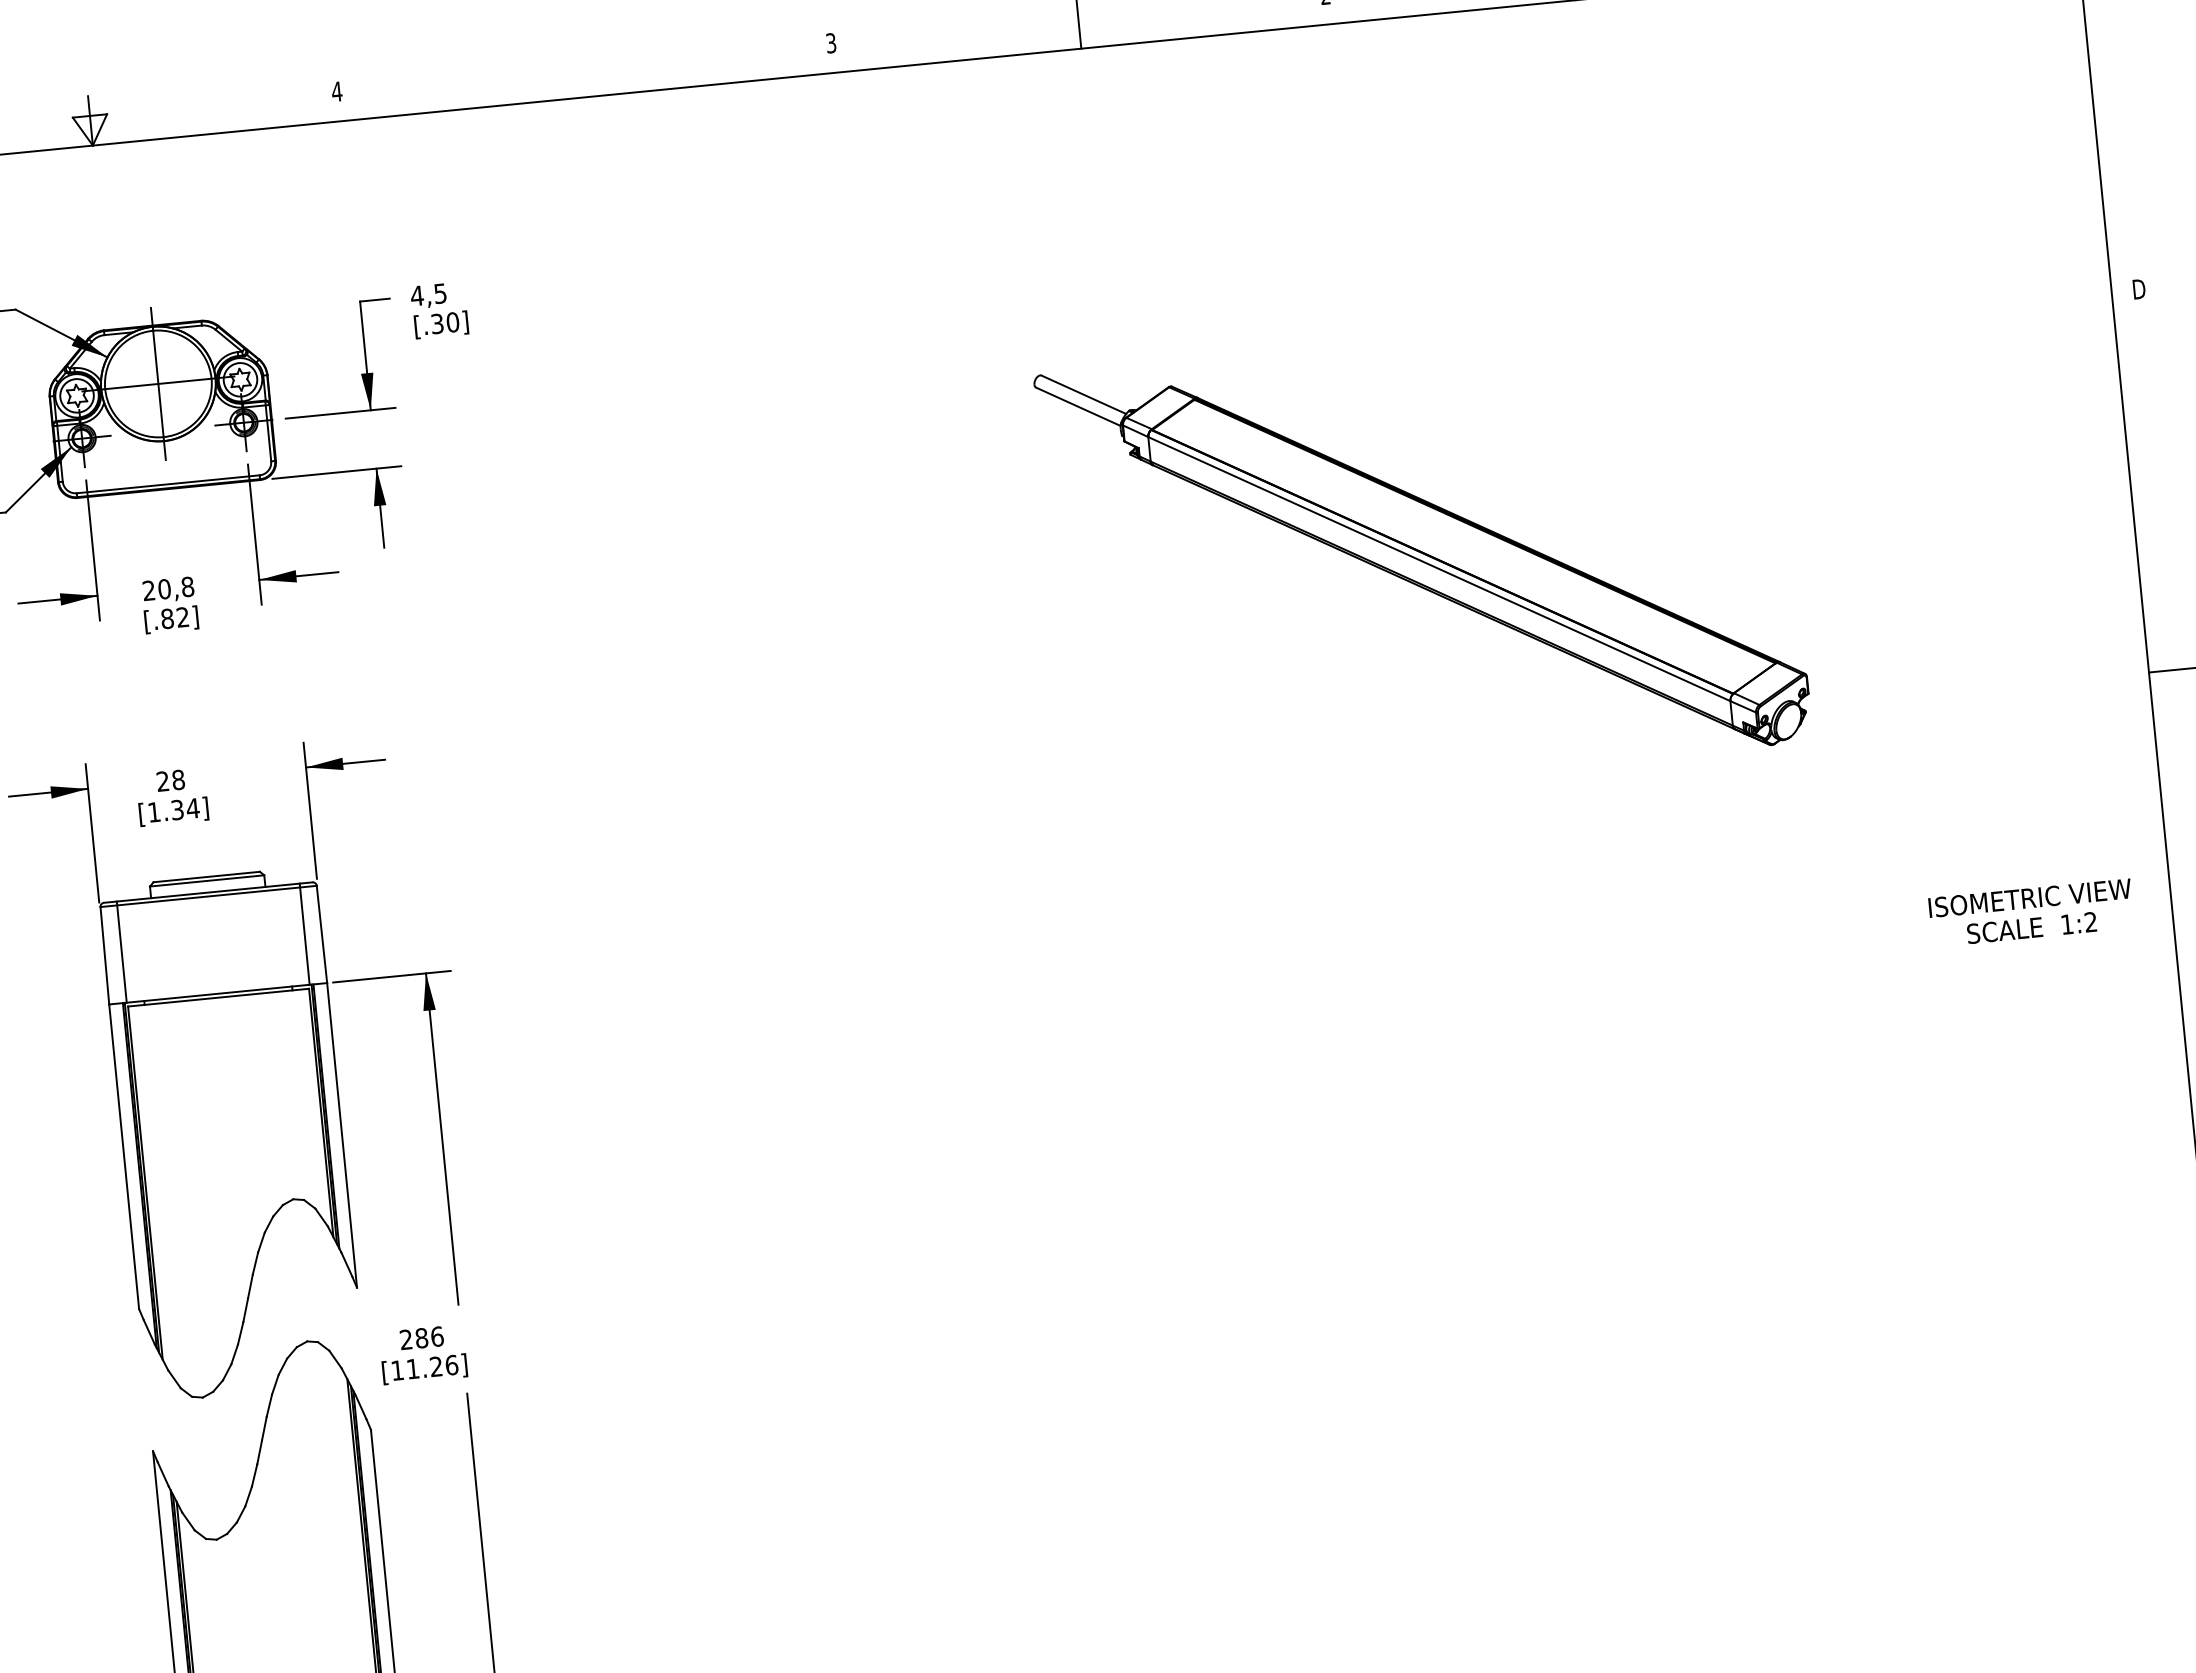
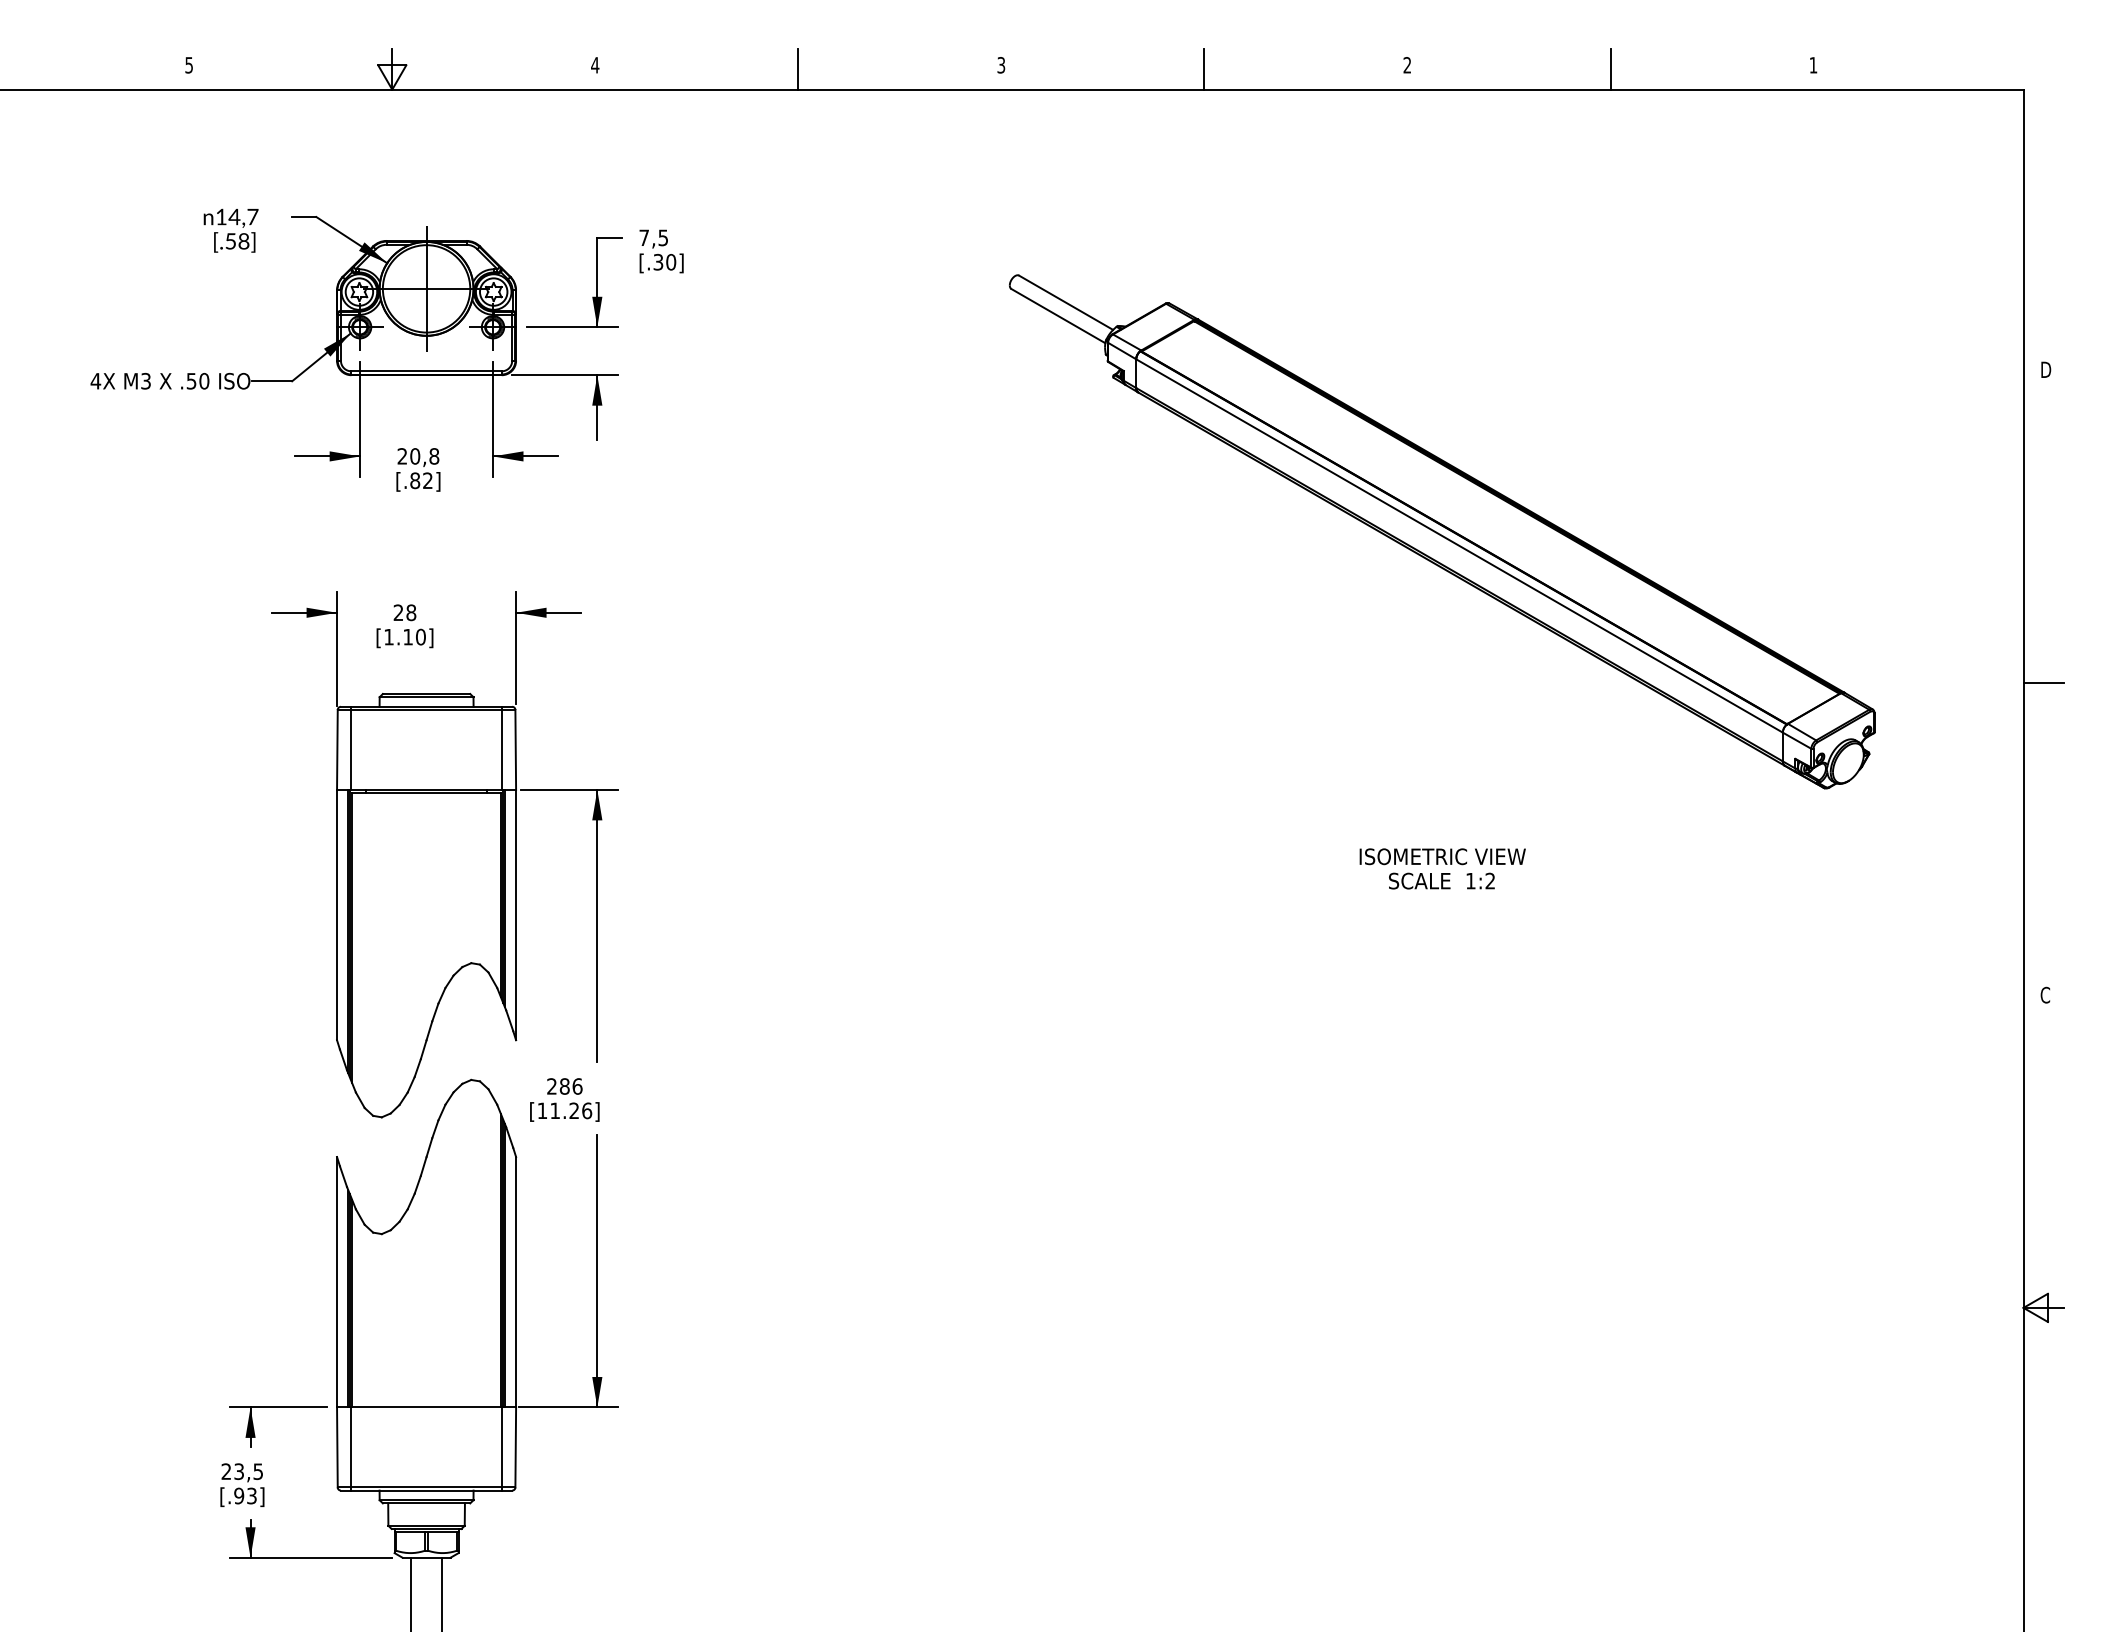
line: (584, 72) -> (798, 69), added
text: (417, 295) -> (644, 237), 4,5 -> 7,5
part: (1422, 558) -> (1441, 531), size x1.43
text: (185, 808) -> (414, 636), [1.34] -> [1.10]
text: (2031, 912) -> (1442, 868), moved

